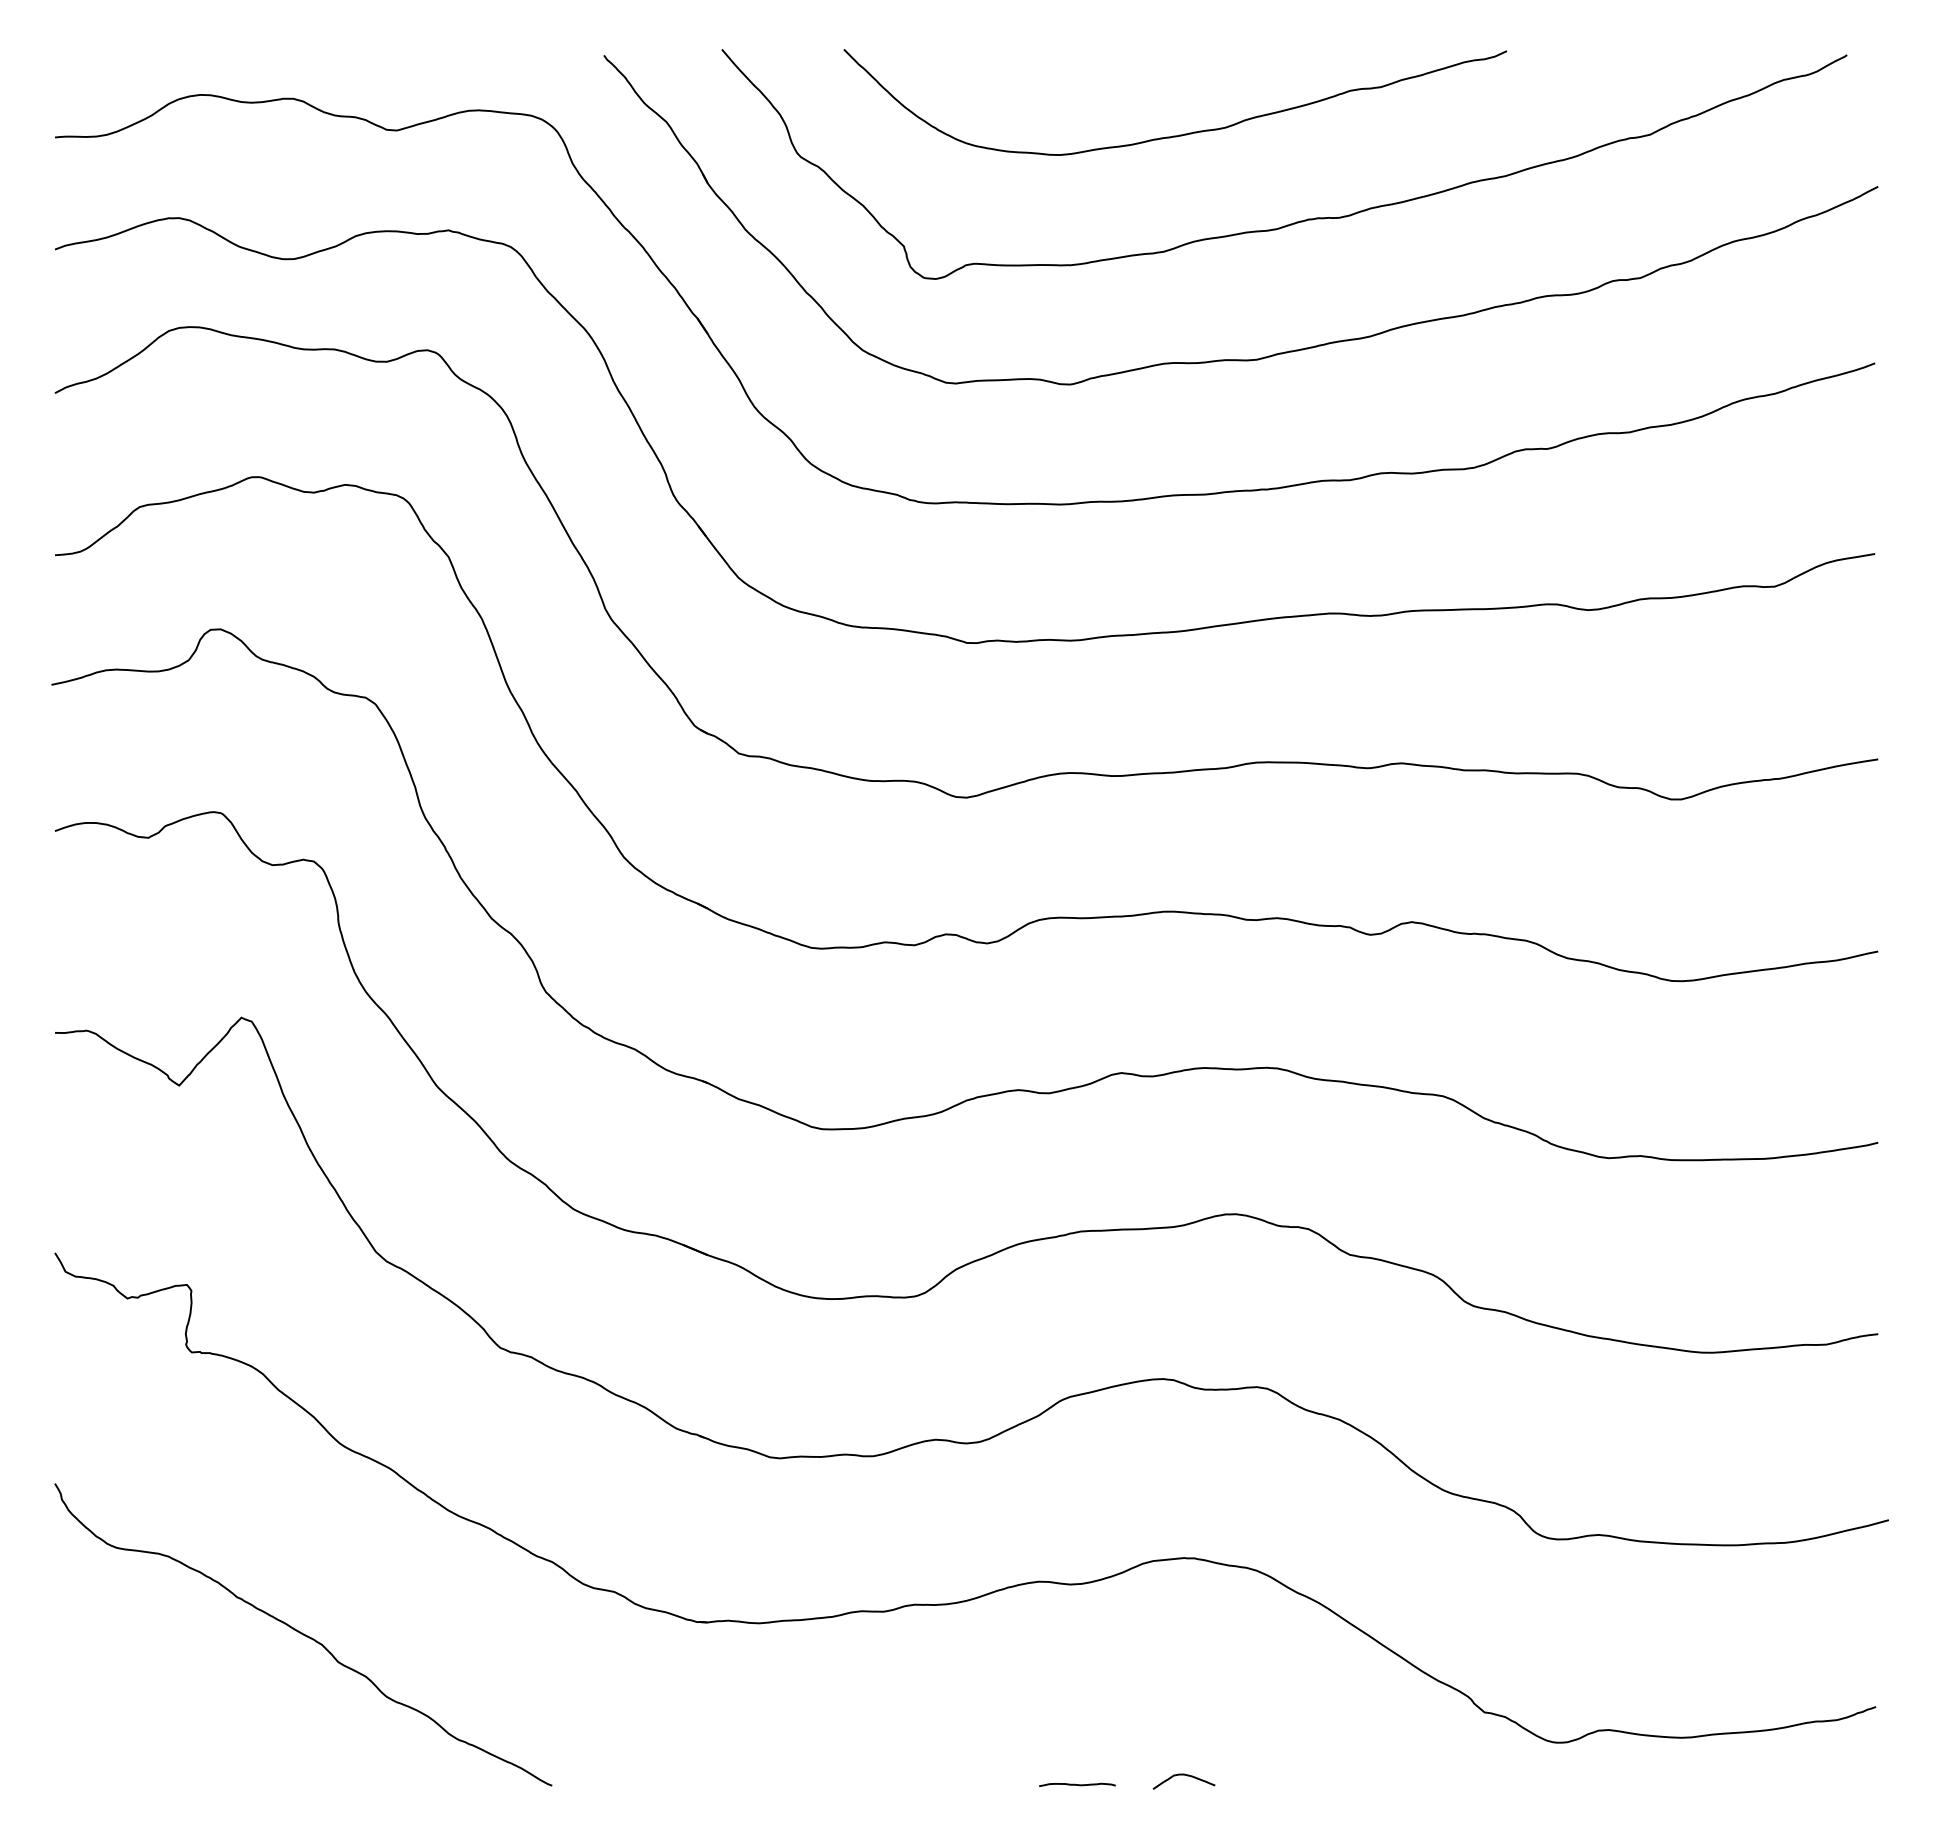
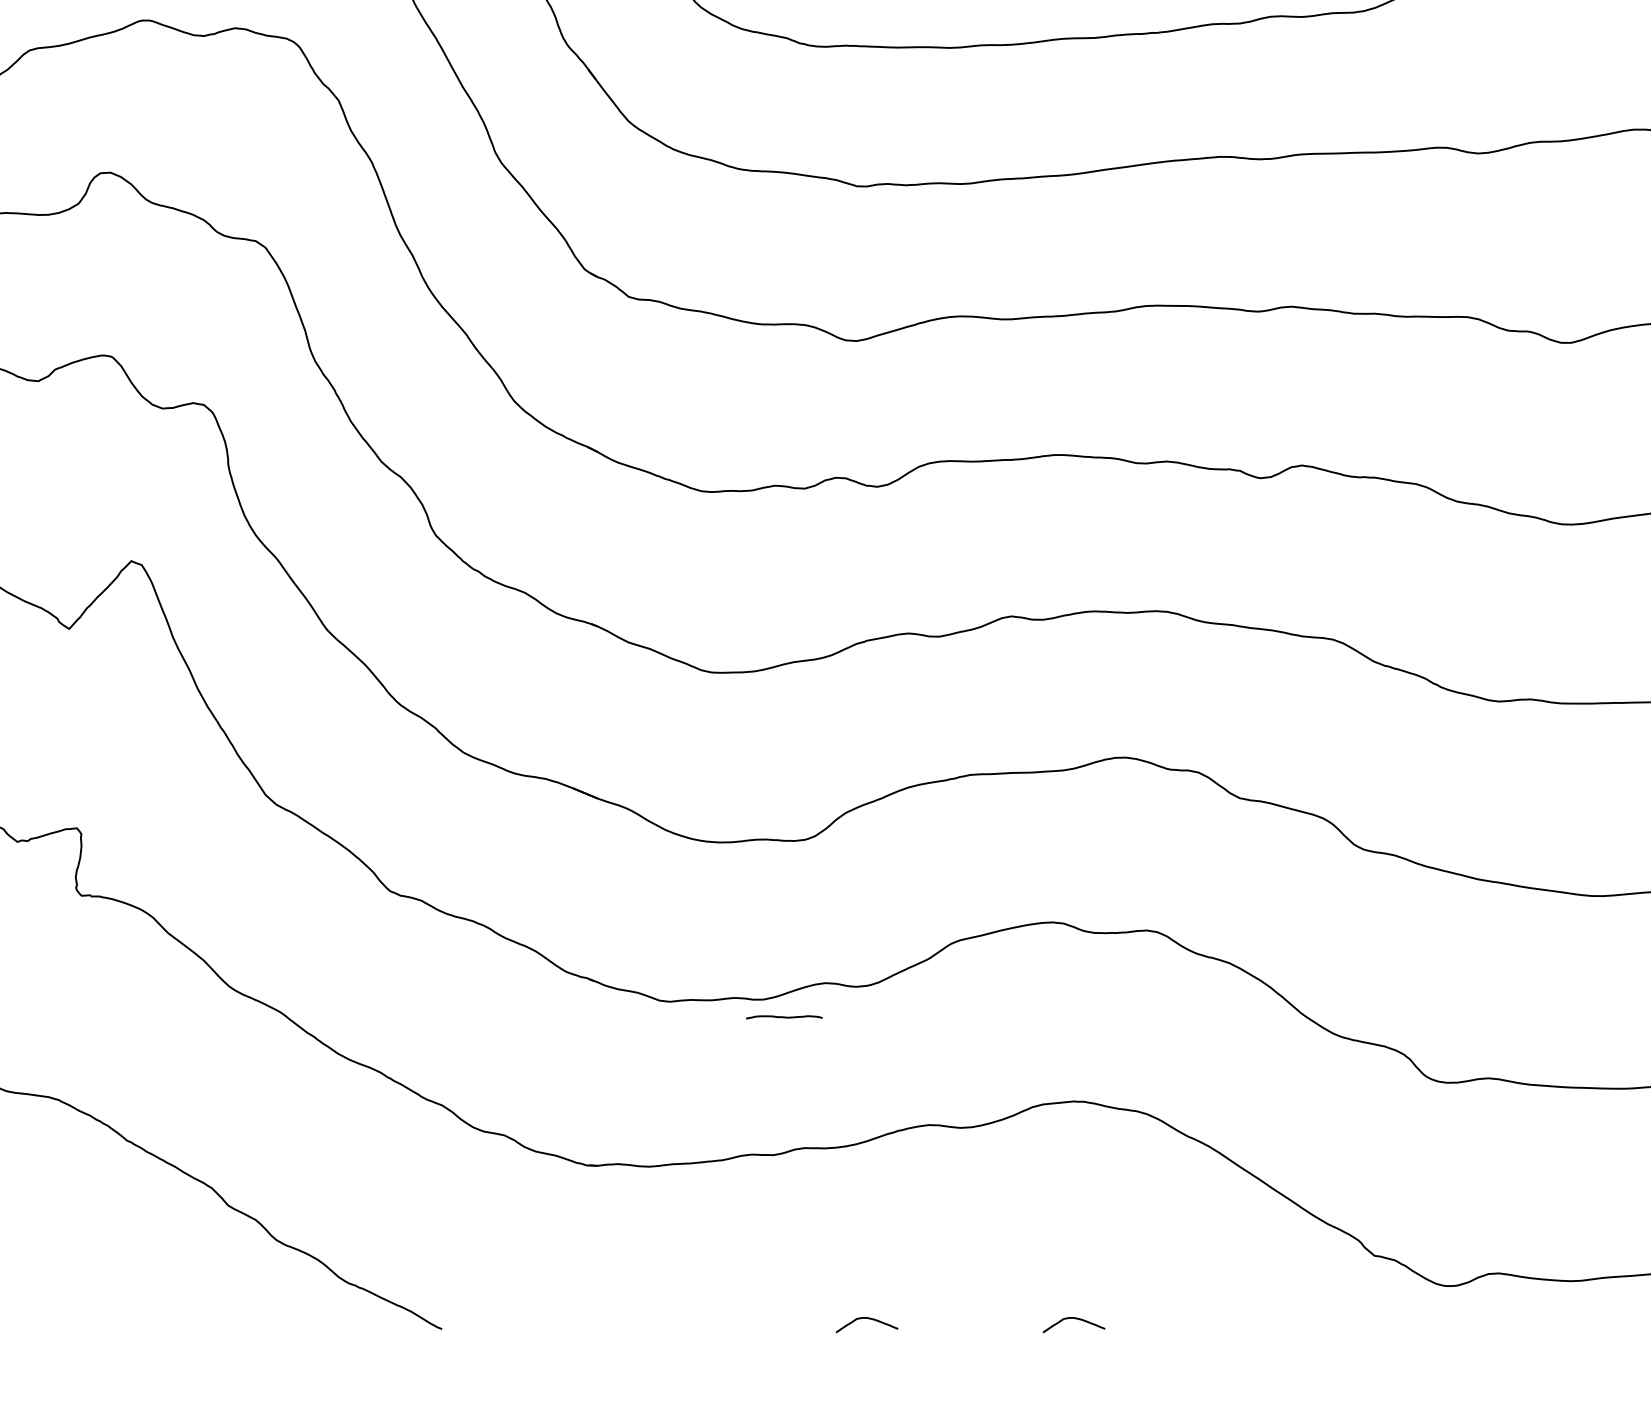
curve: (976, 1775) -> (866, 1318), added
curve: (1077, 1784) -> (784, 1016), moved

